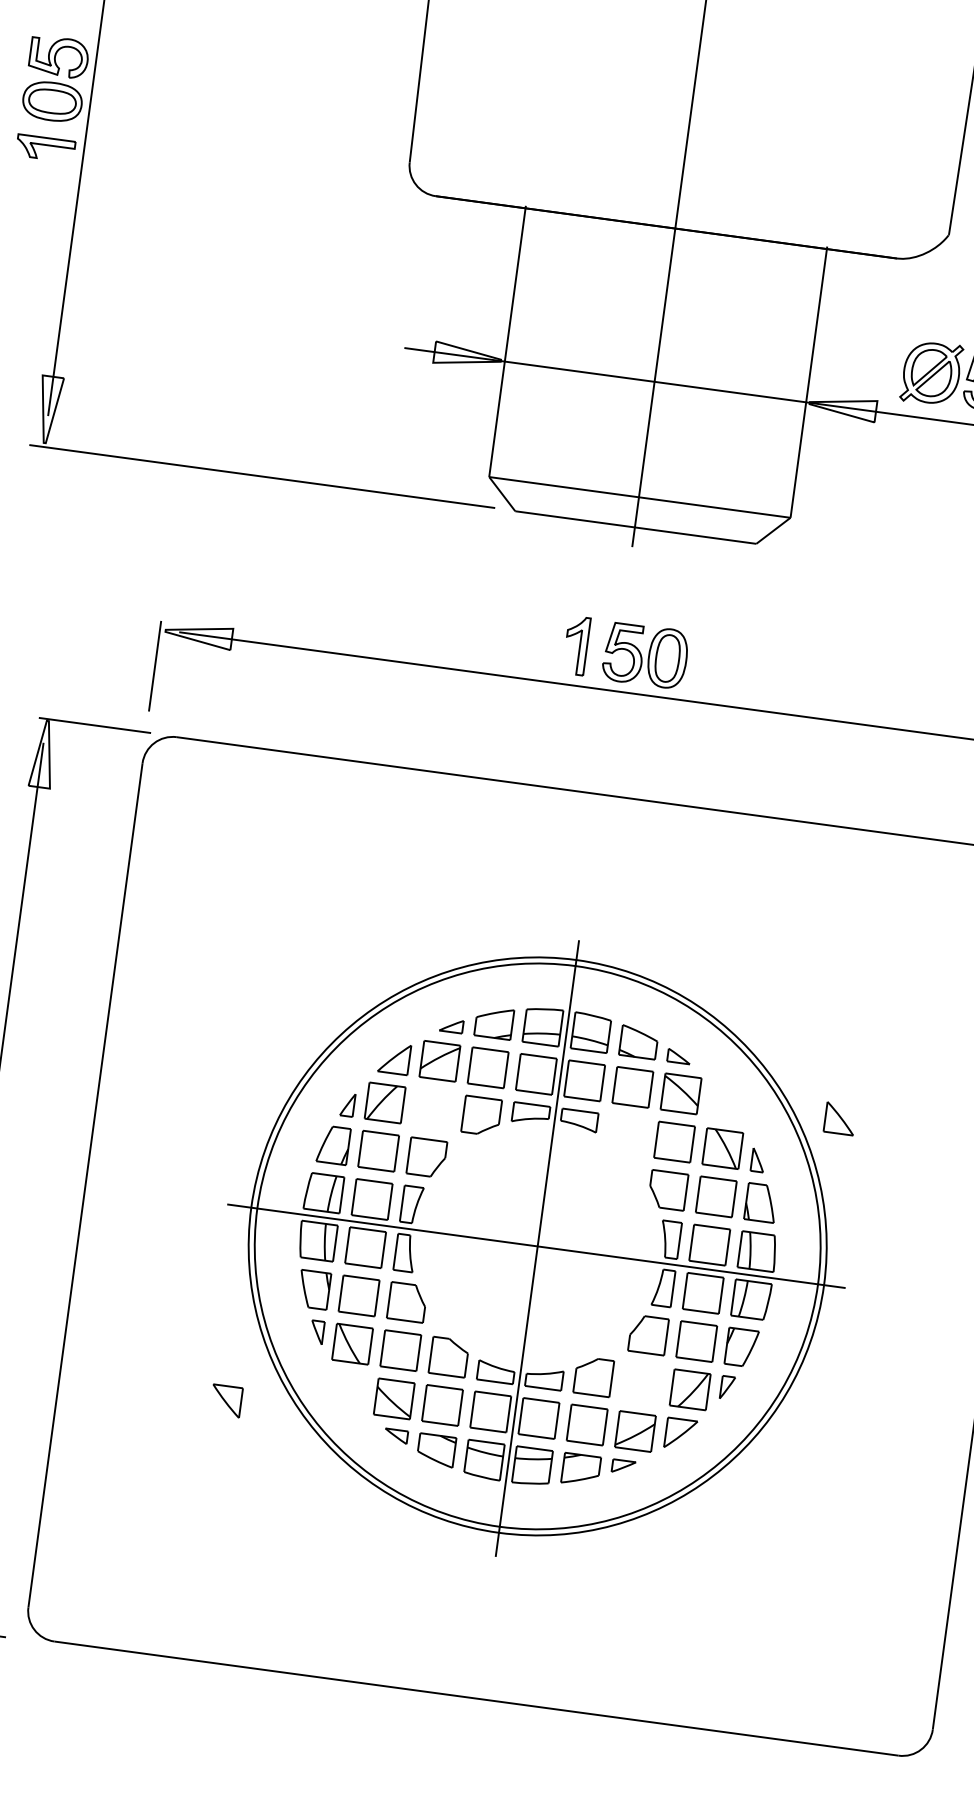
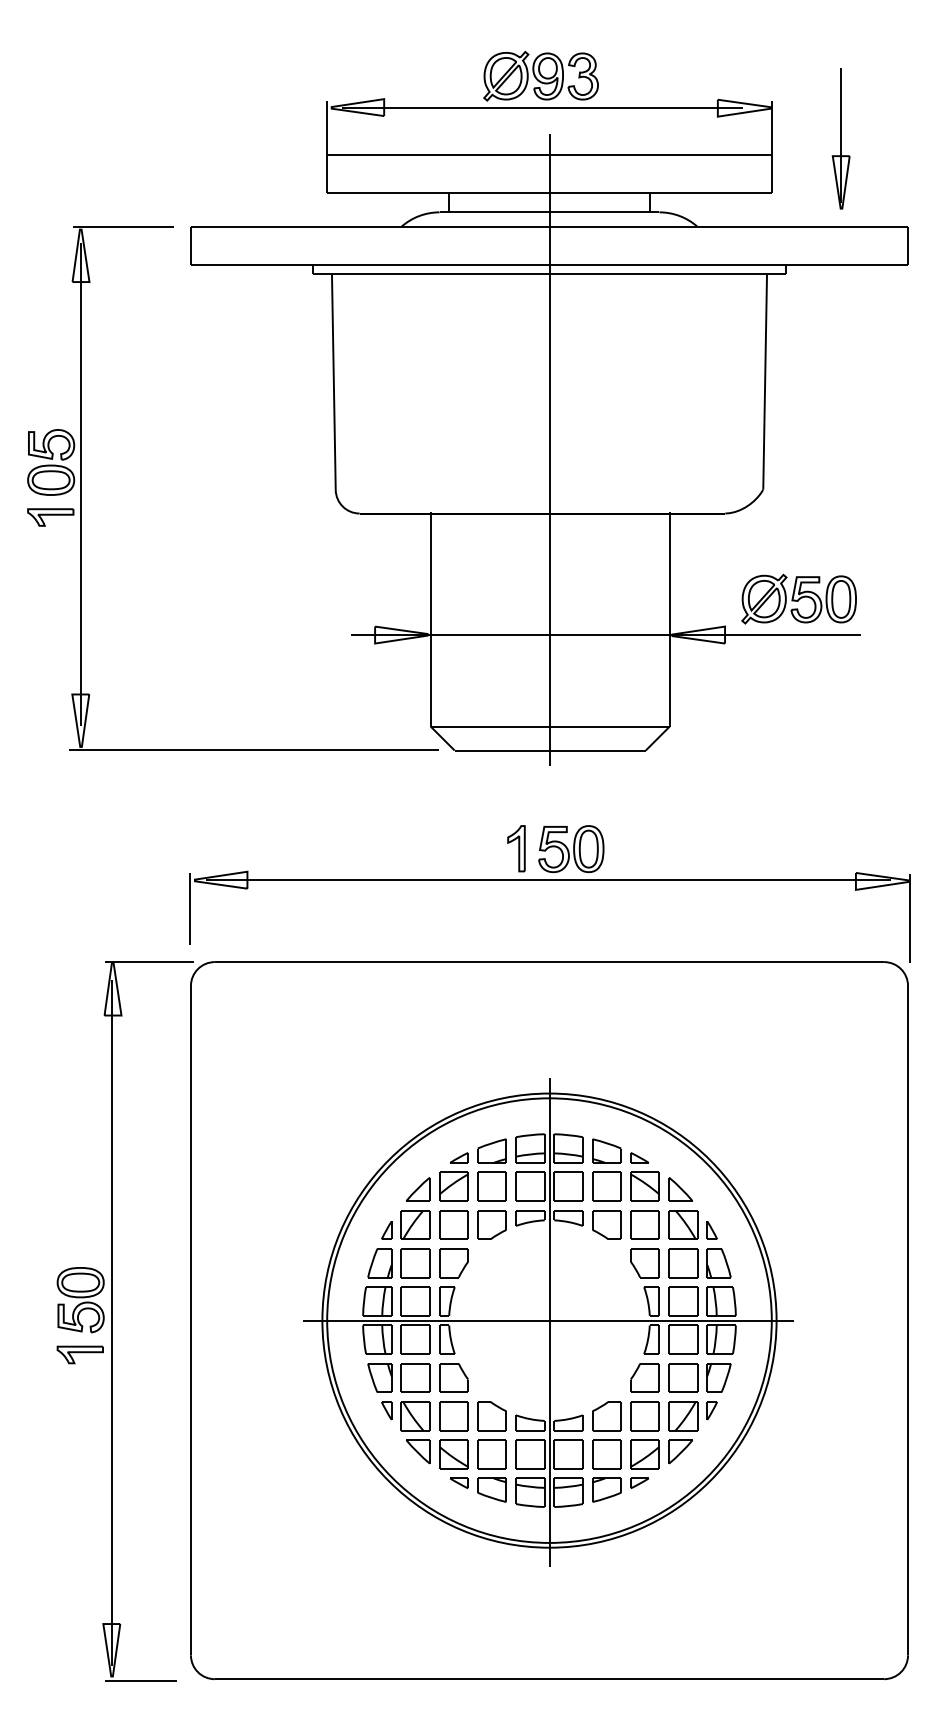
part: (433, 1108) -> (453, 1224), added
part: (840, 1118) -> (680, 1189), moved
part: (625, 1134) -> (606, 1224), added
part: (641, 1383) -> (644, 1416), added
part: (226, 1400) -> (418, 1451), moved

